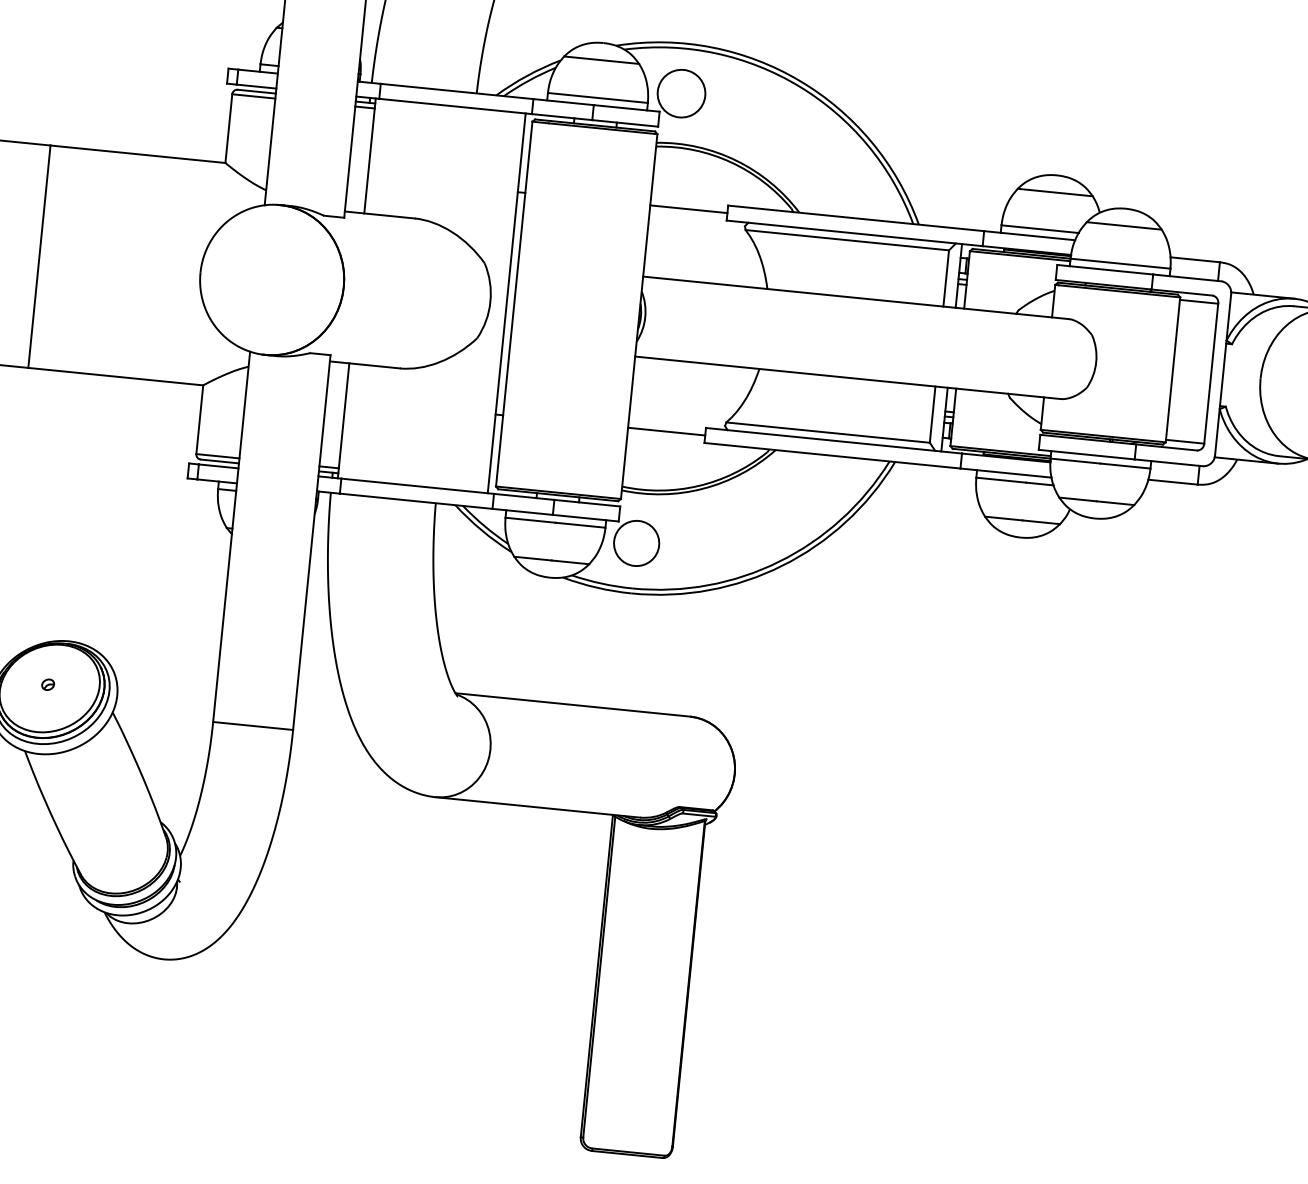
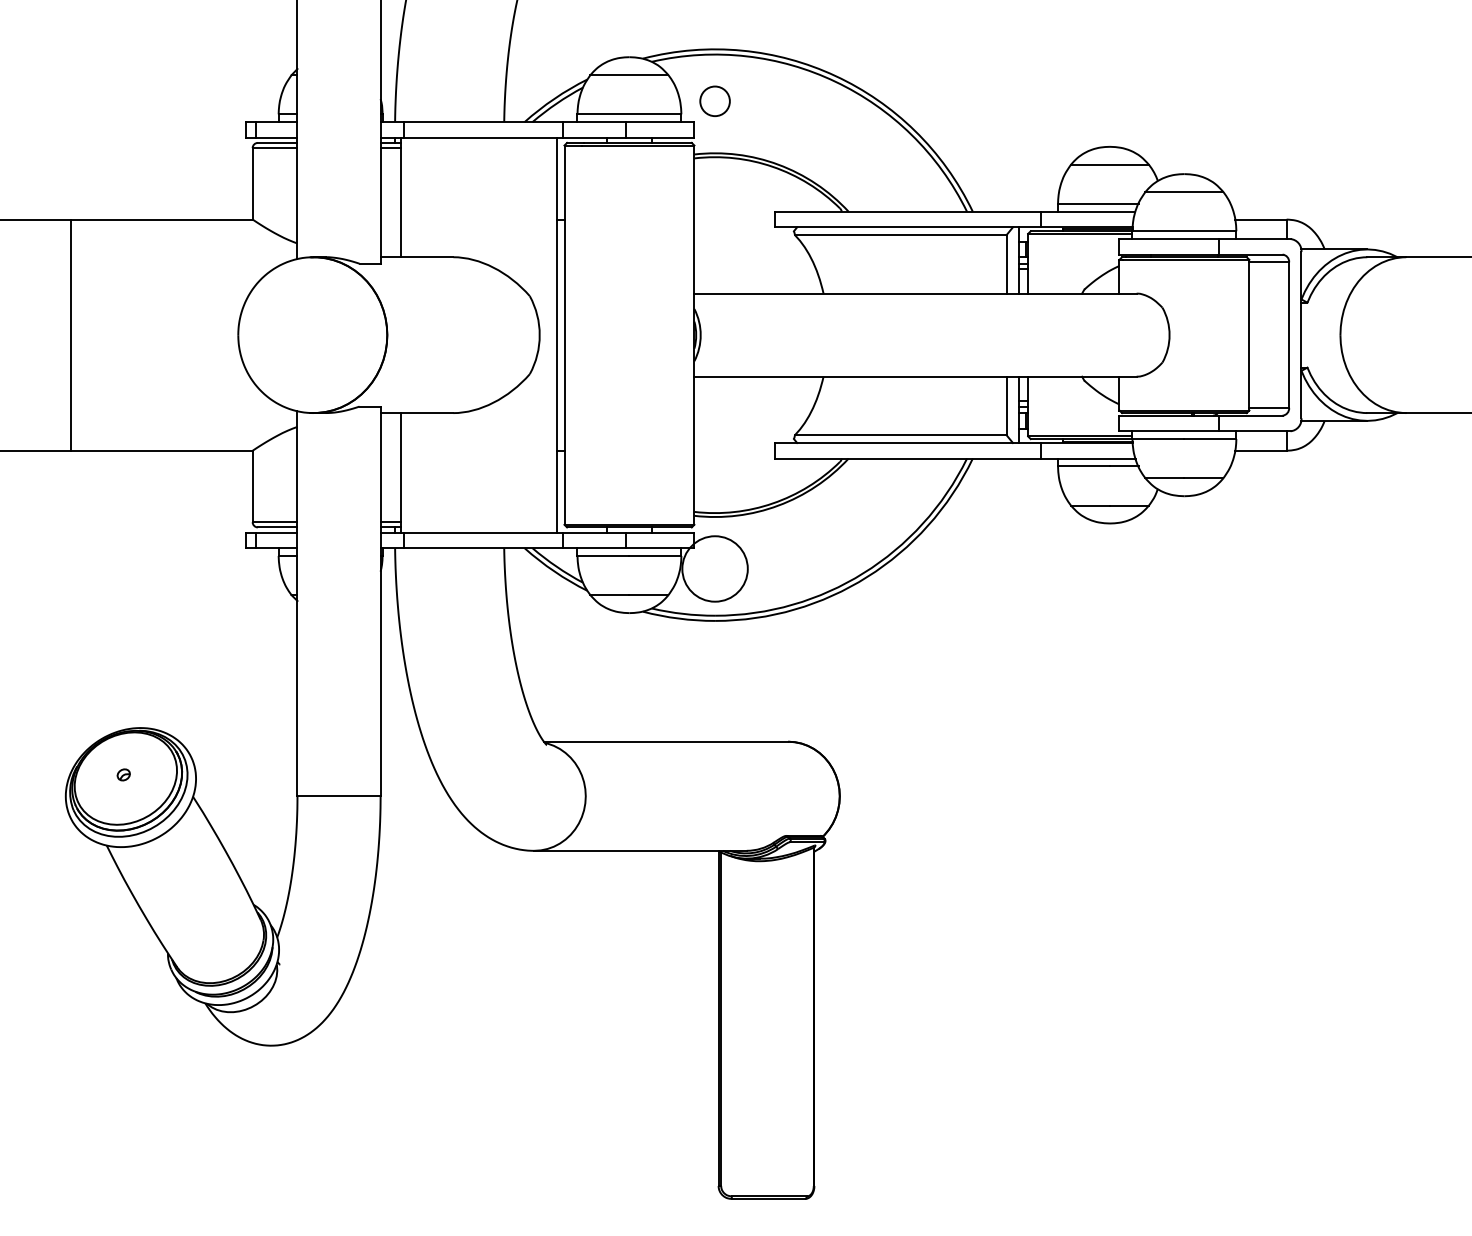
circle: (680, 93) -> (714, 101), size x0.6
line: (688, 209) -> (734, 219), removed
line: (666, 431) -> (734, 450), removed
circle: (636, 542) -> (714, 568), size x1.4

